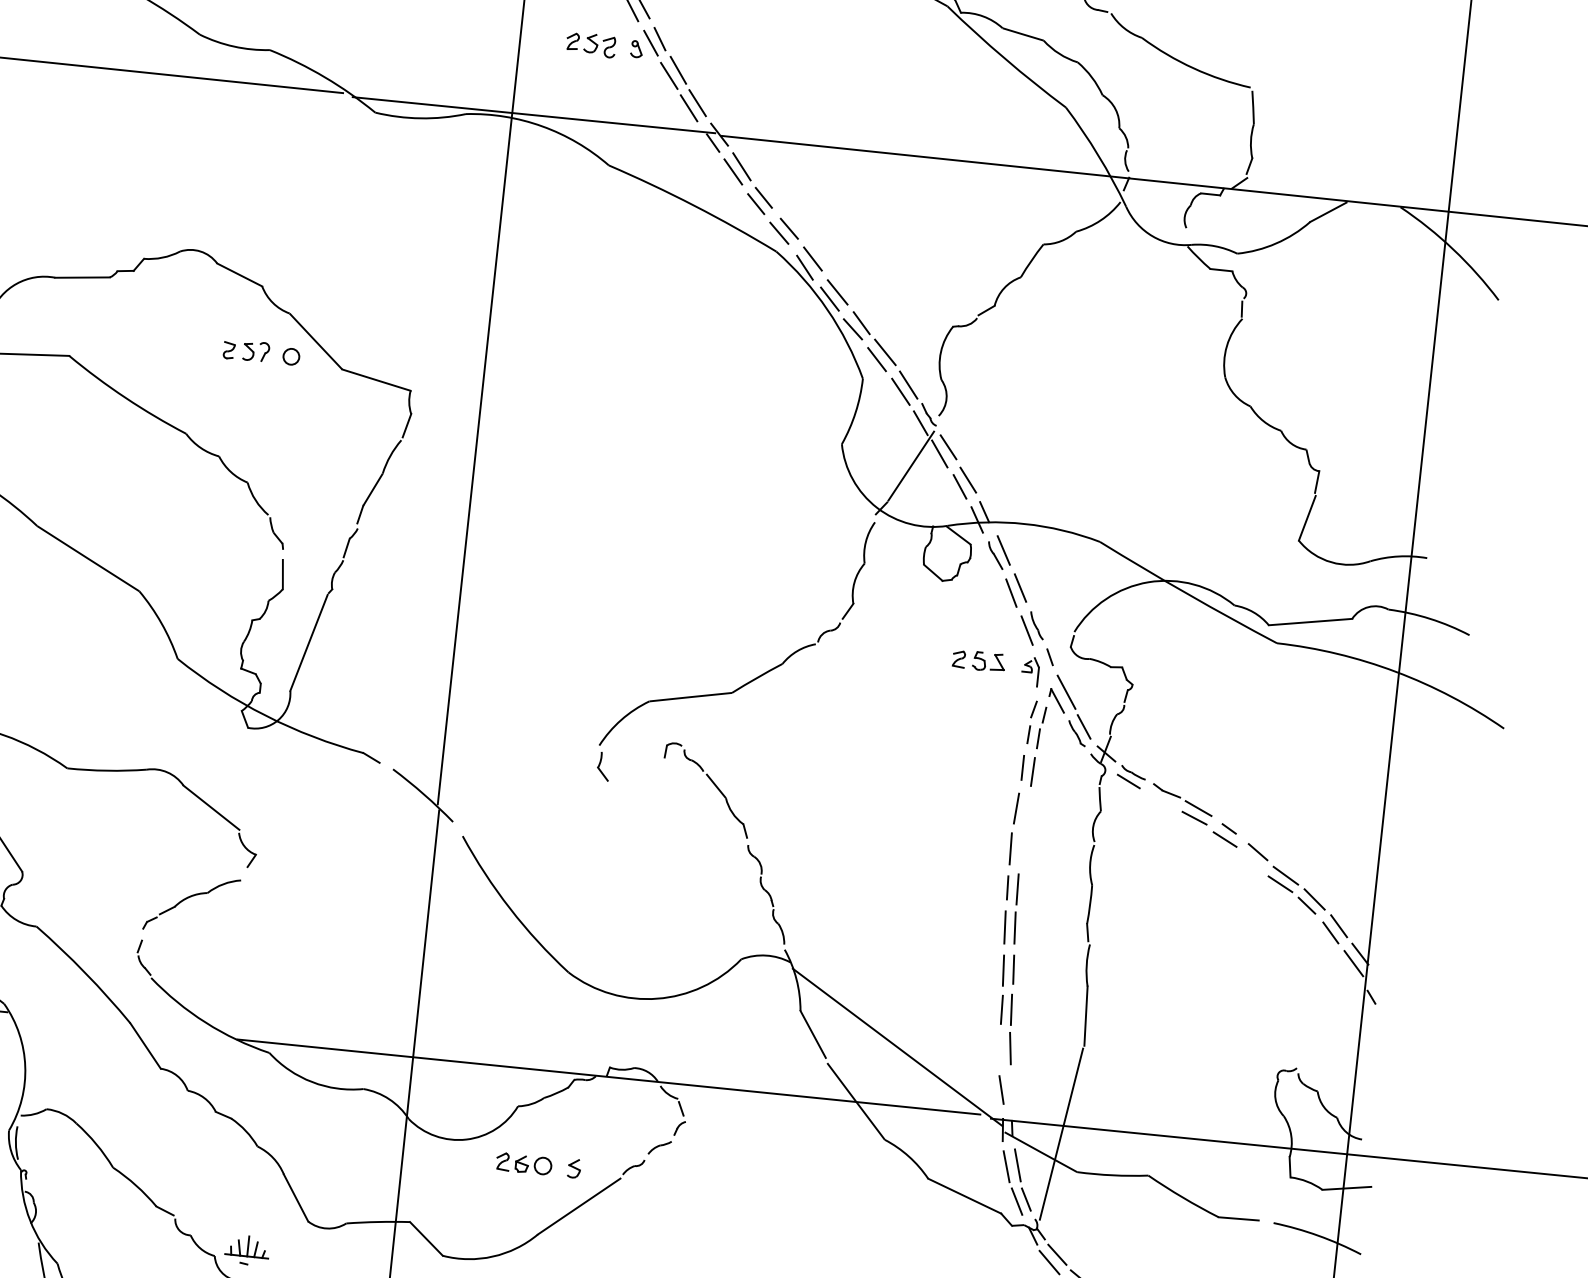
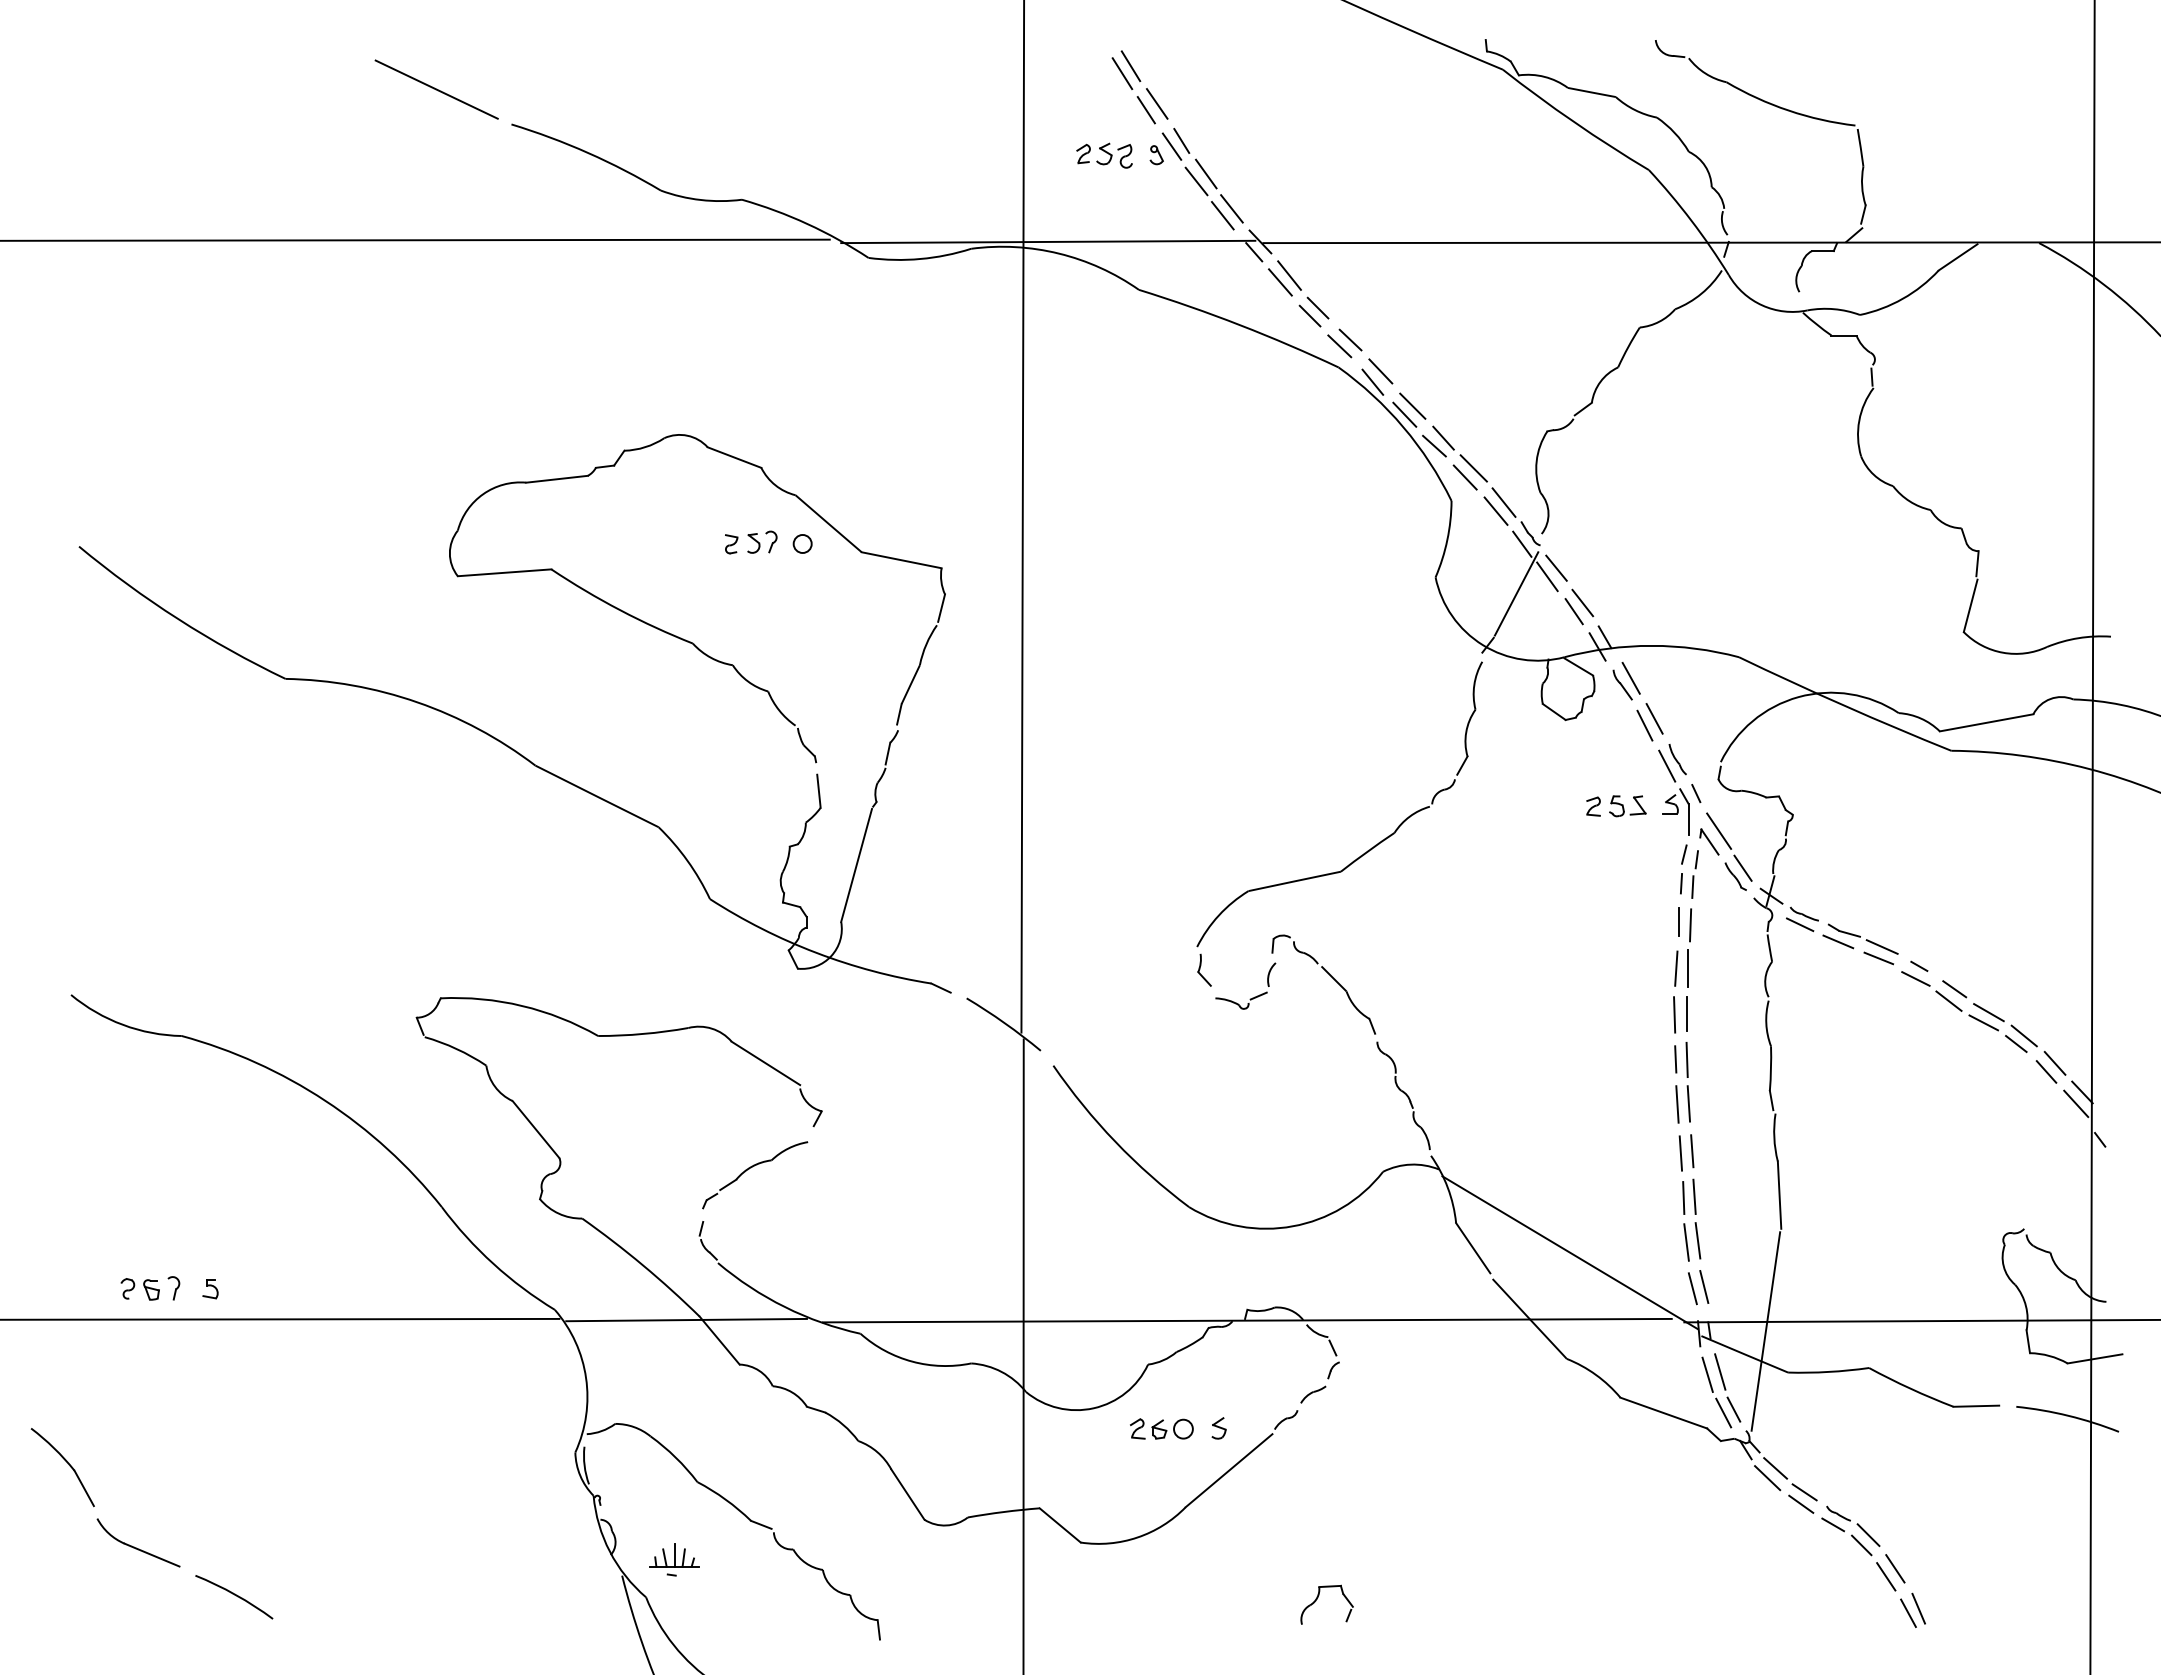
part: (1030, 671) -> (1675, 811), size x1.43
part: (643, 794) -> (1252, 997), added
line: (1160, 799) -> (1838, 941), added
line: (1026, 809) -> (1687, 968), added
line: (1021, 849) -> (1686, 1014), added
line: (1251, 861) -> (1948, 1000), added
line: (118, 1024) -> (686, 1319), added
line: (1000, 1049) -> (1686, 1242), added
line: (1011, 1089) -> (1704, 1286), added
part: (247, 1250) -> (674, 1559), moved

